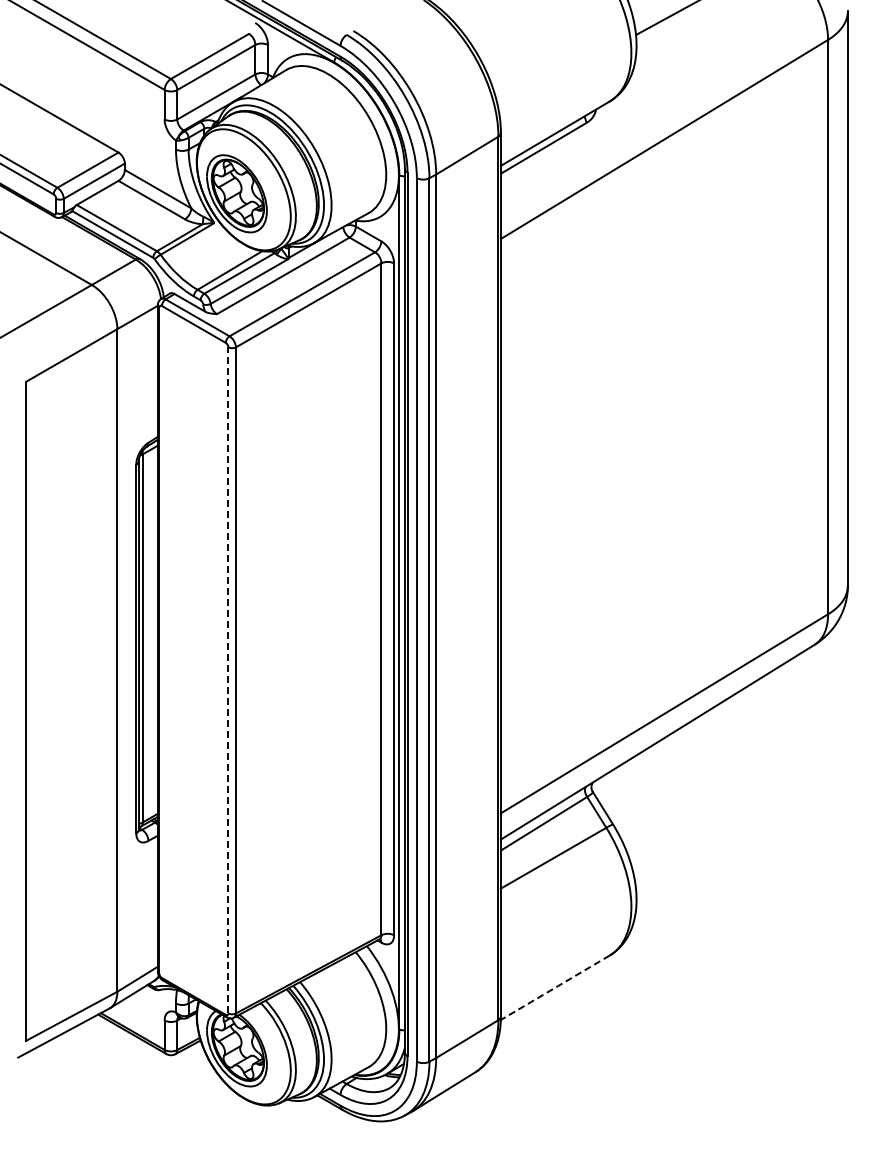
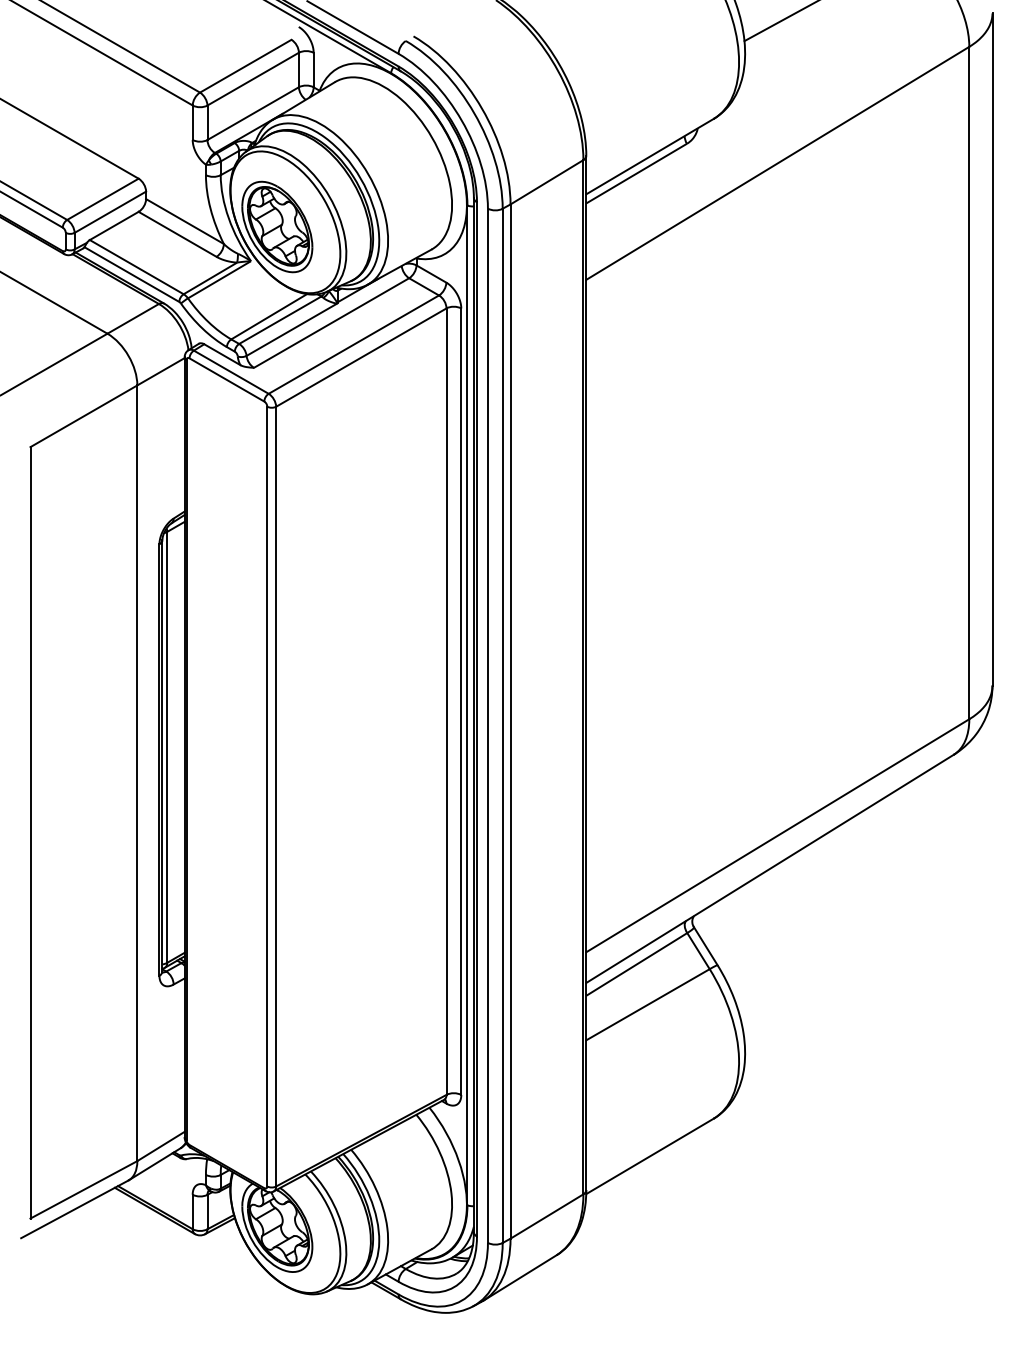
line: (228, 679) -> (267, 795), dashed -> solid
line: (554, 988) -> (649, 1157), dashed -> solid

